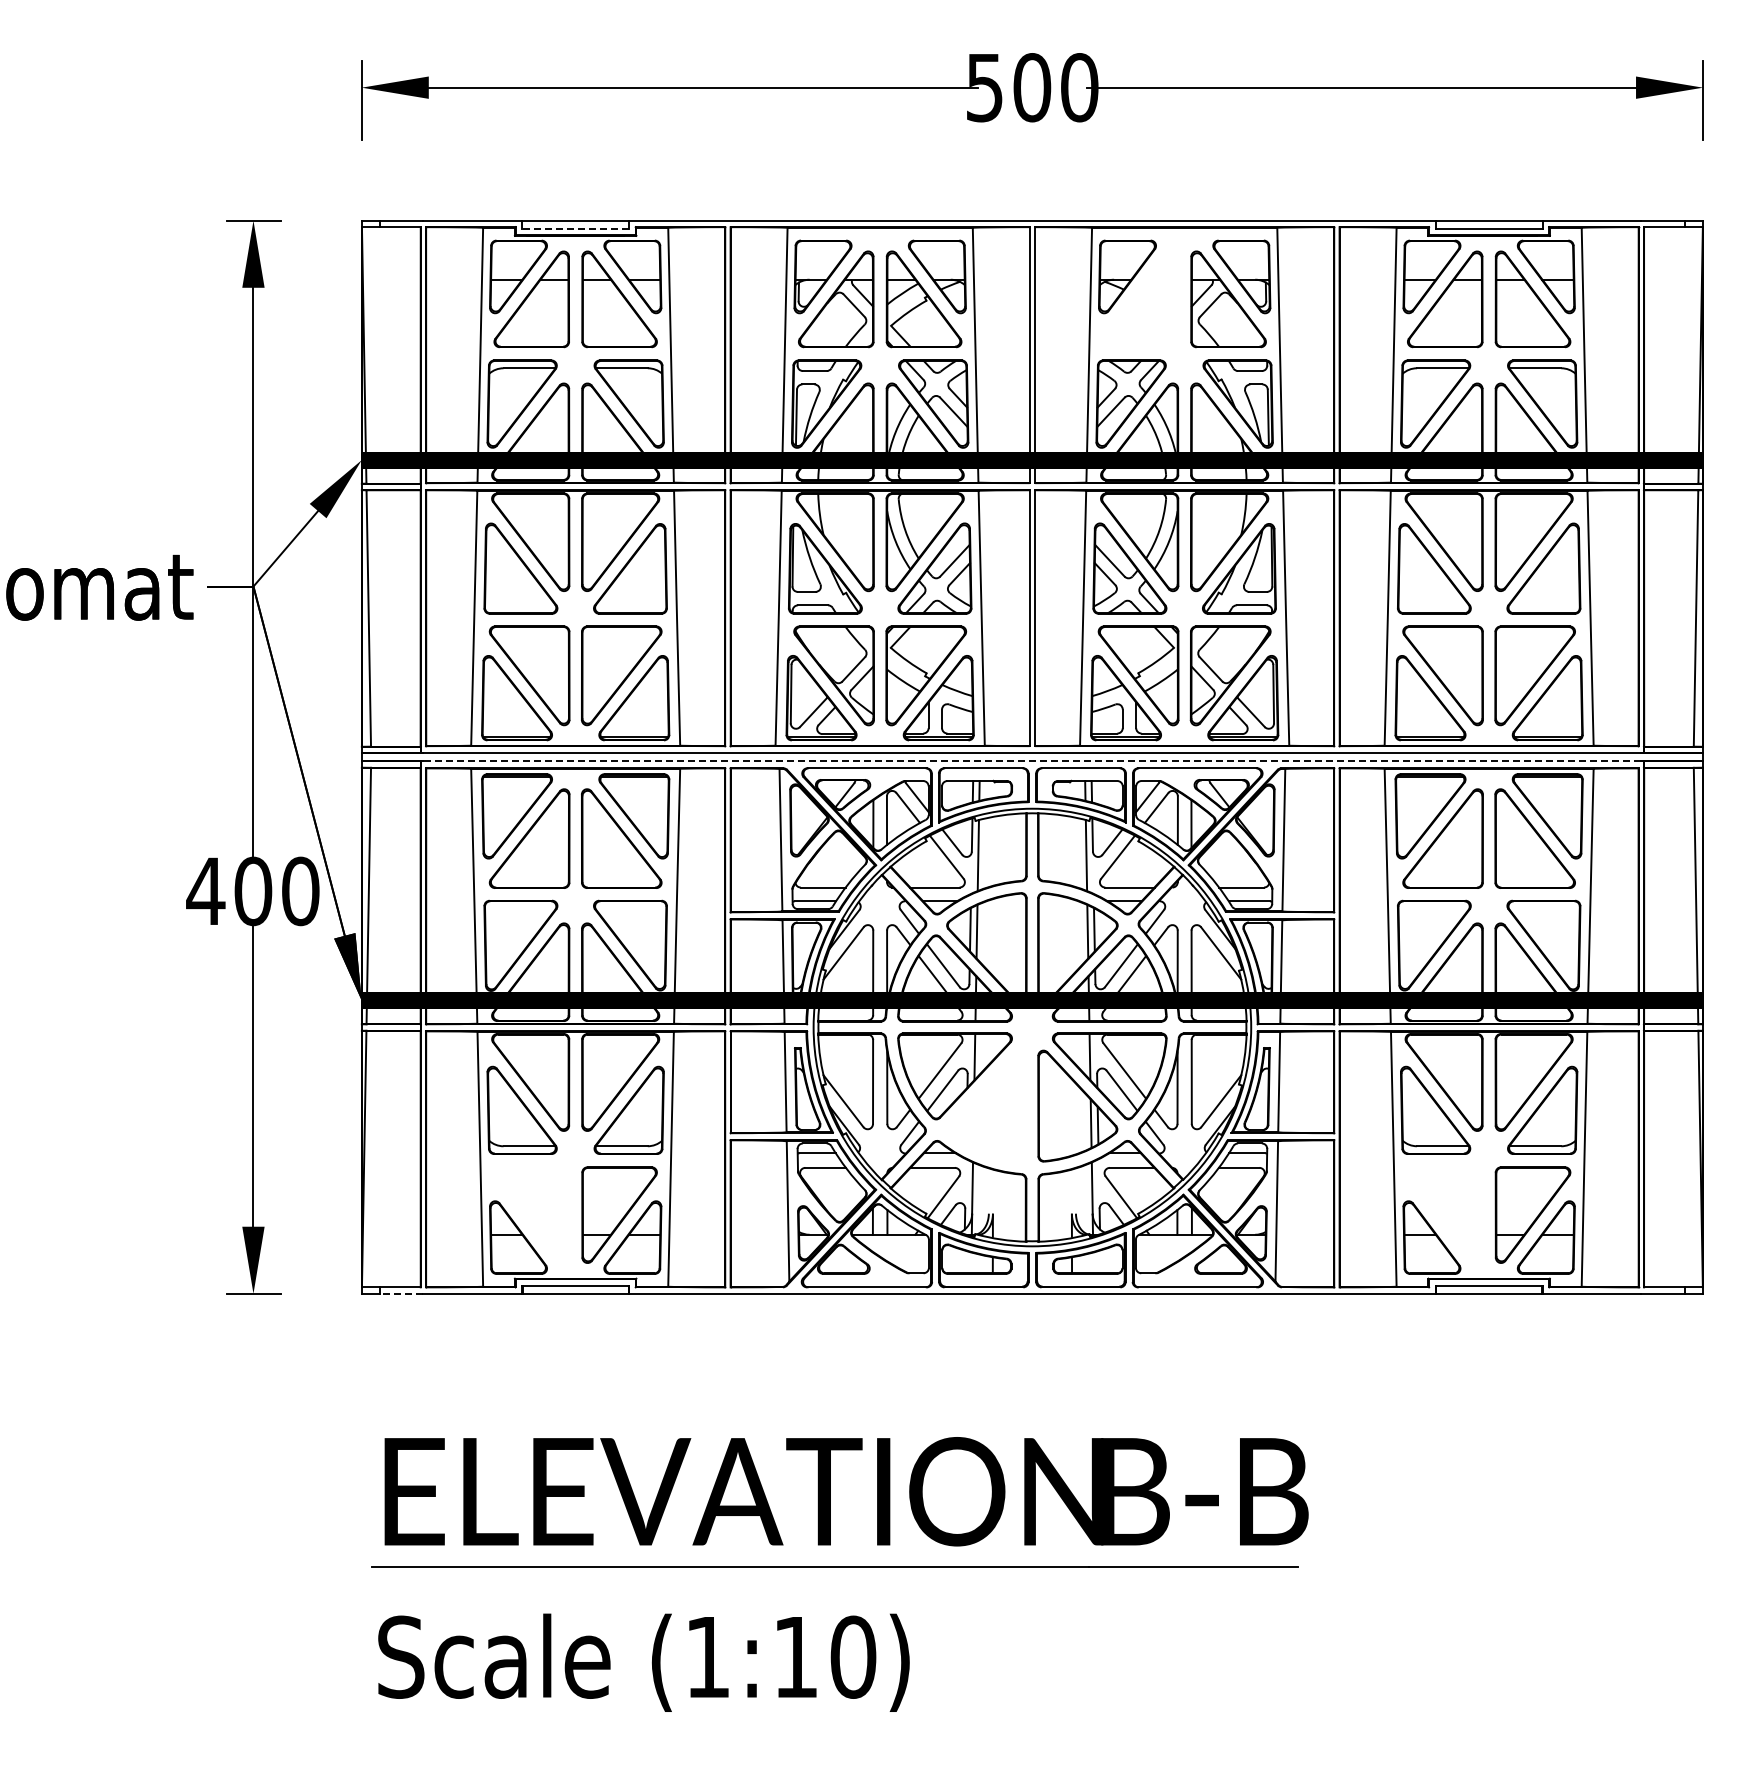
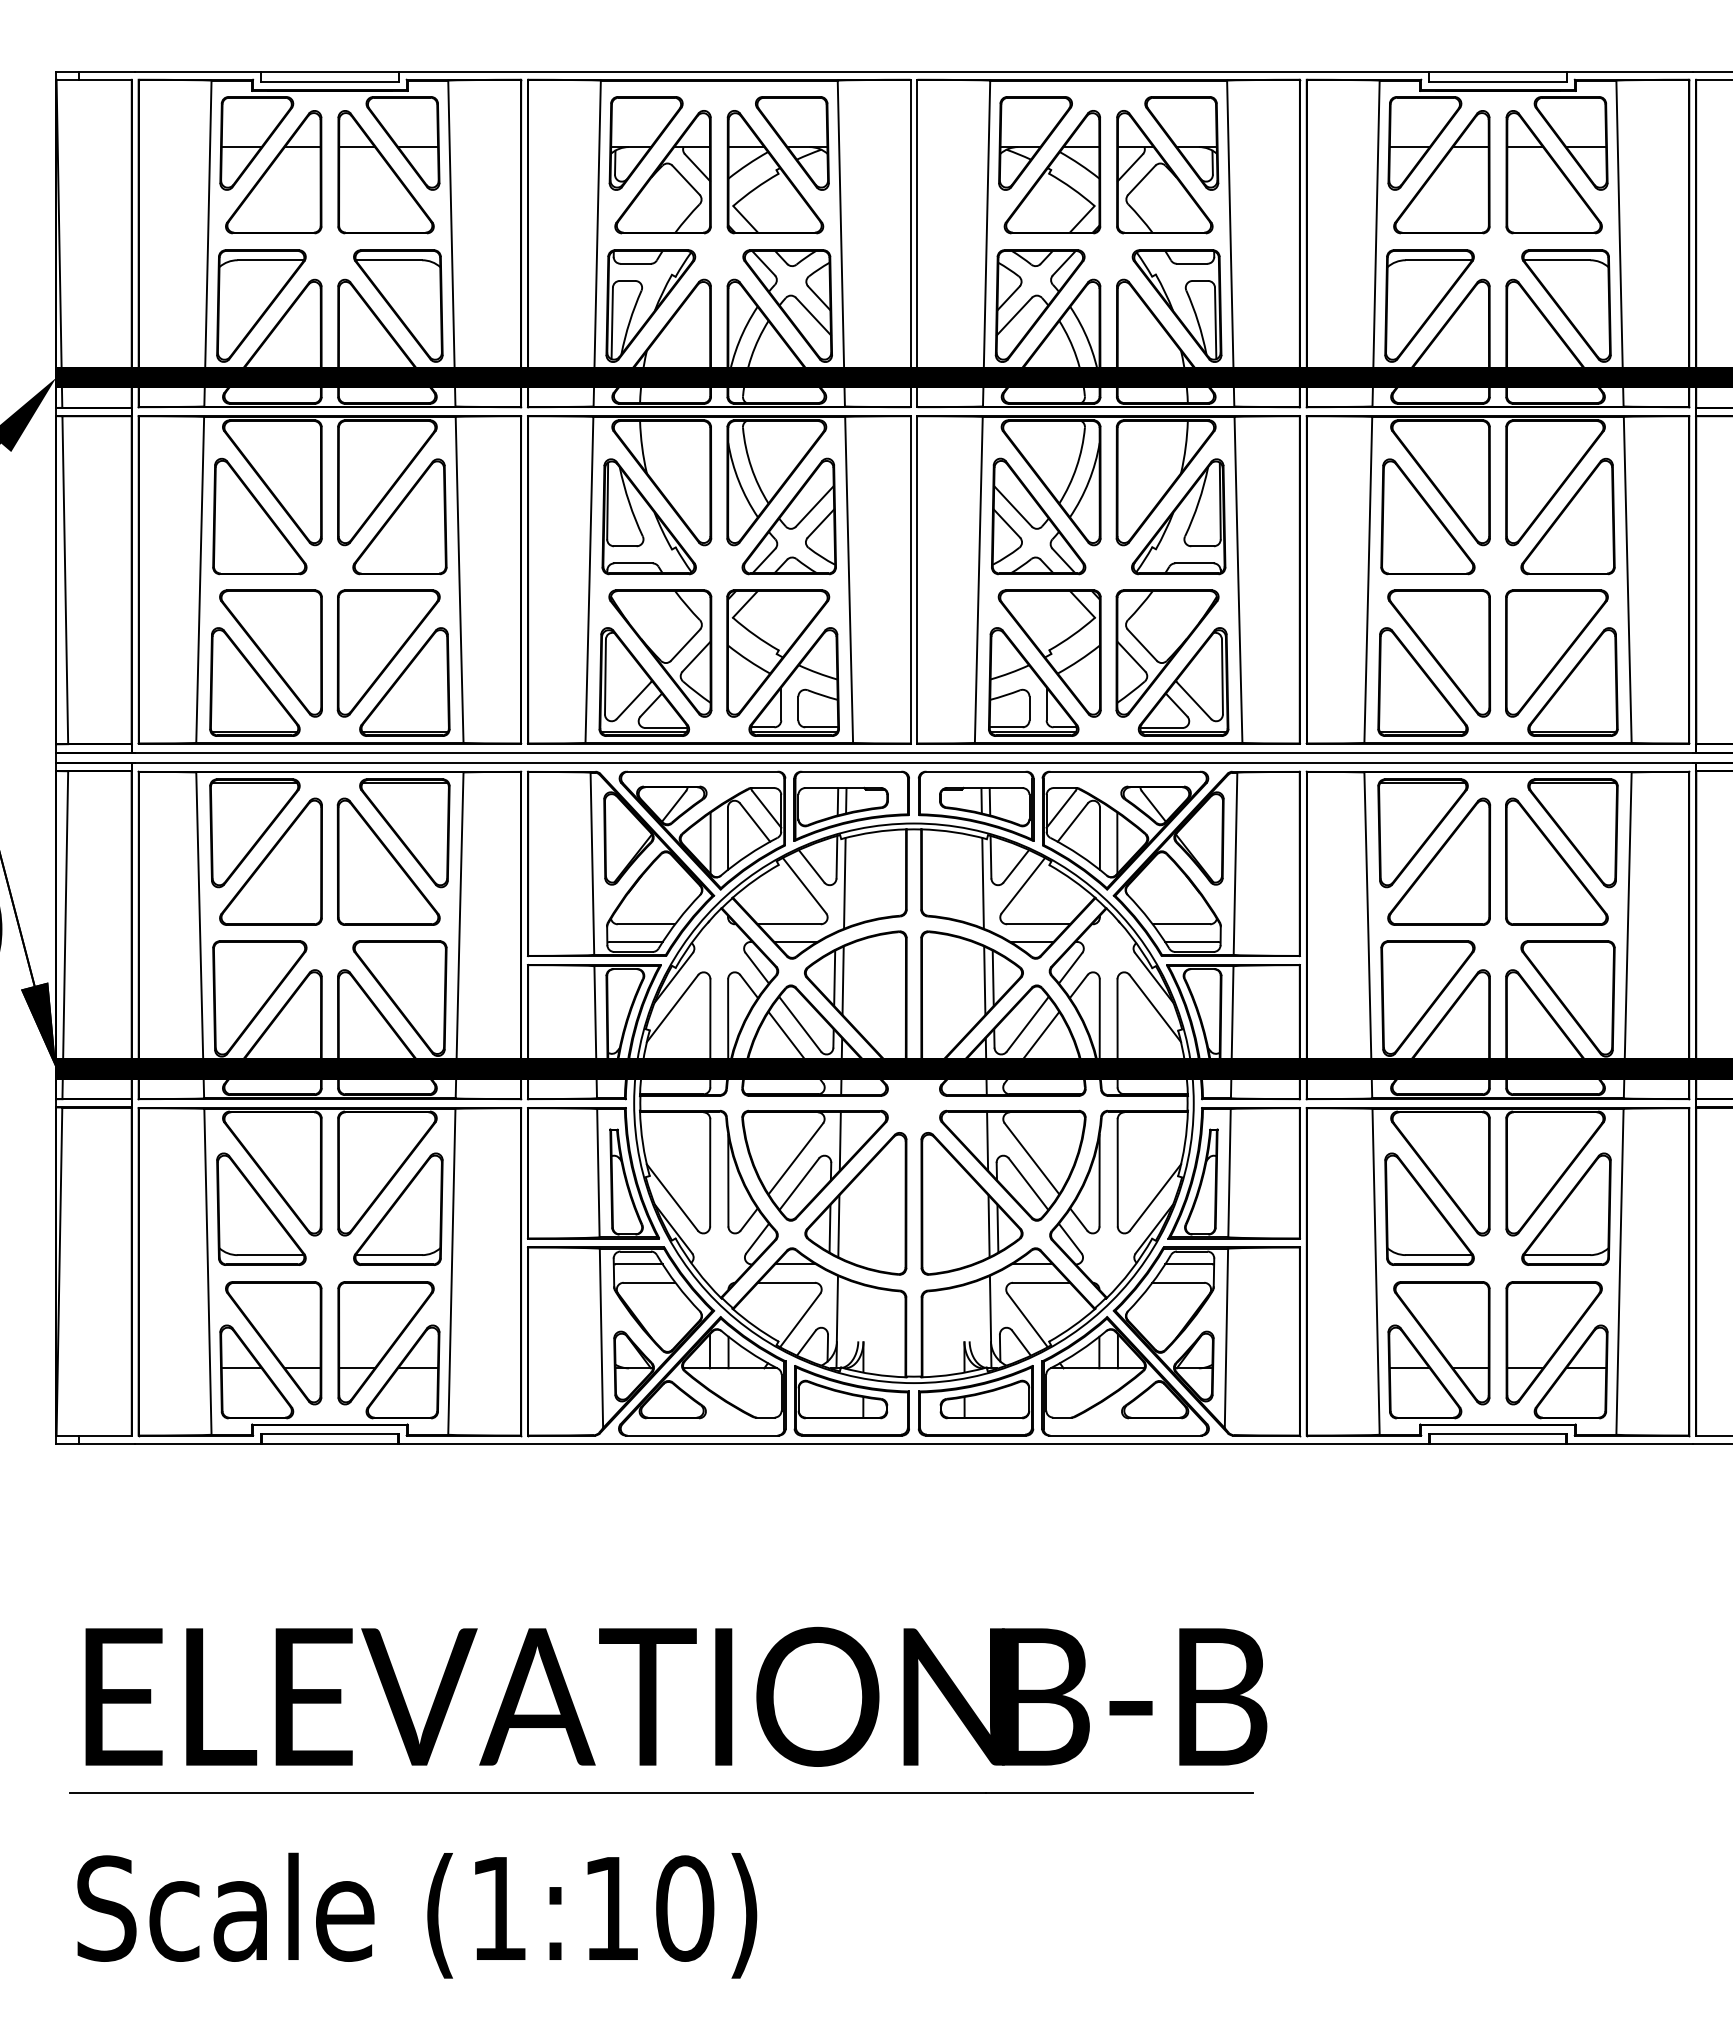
line: (575, 228) -> (329, 81), dashed -> solid
part: (1140, 299) -> (1052, 172), added
line: (1032, 761) -> (914, 763), dashed -> solid
part: (986, 1105) -> (855, 1203), added
part: (531, 1214) -> (273, 1342), added
part: (1445, 1214) -> (1442, 1342), added
line: (401, 1293) -> (107, 1443), dashed -> solid

